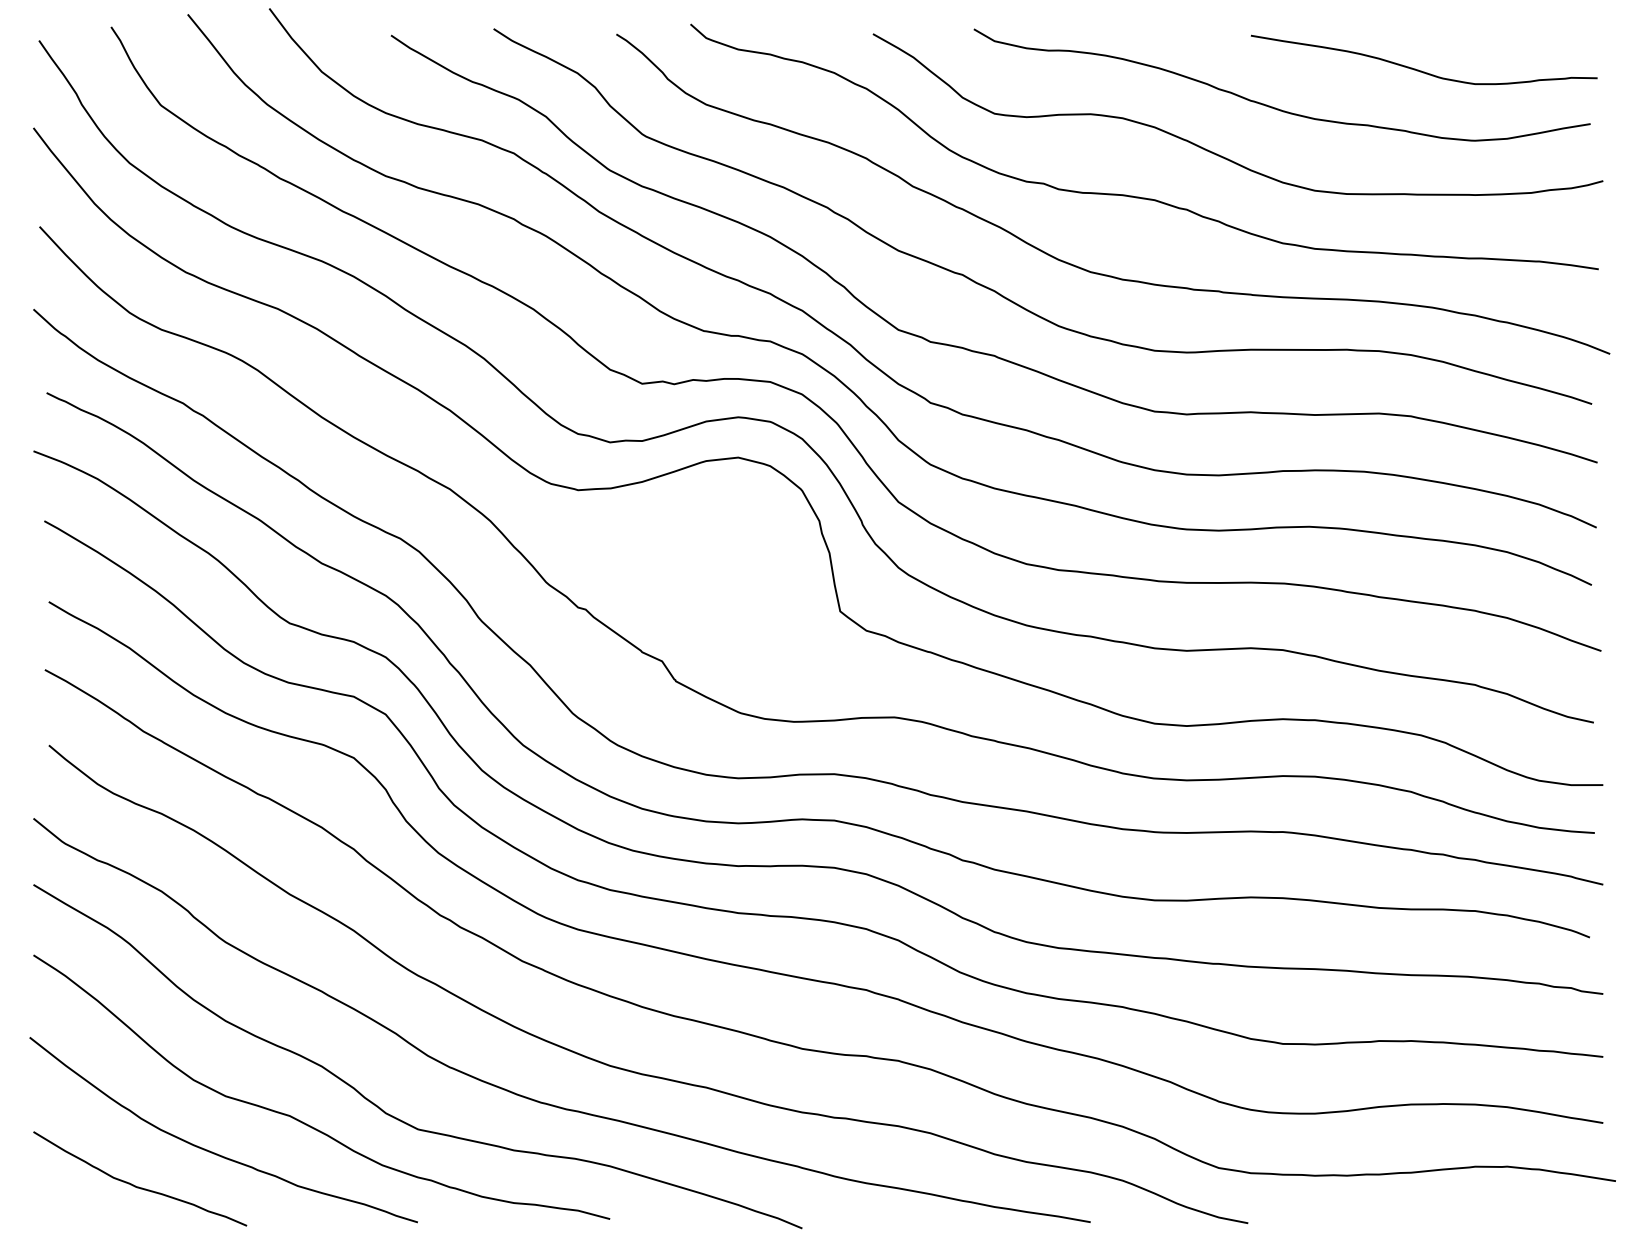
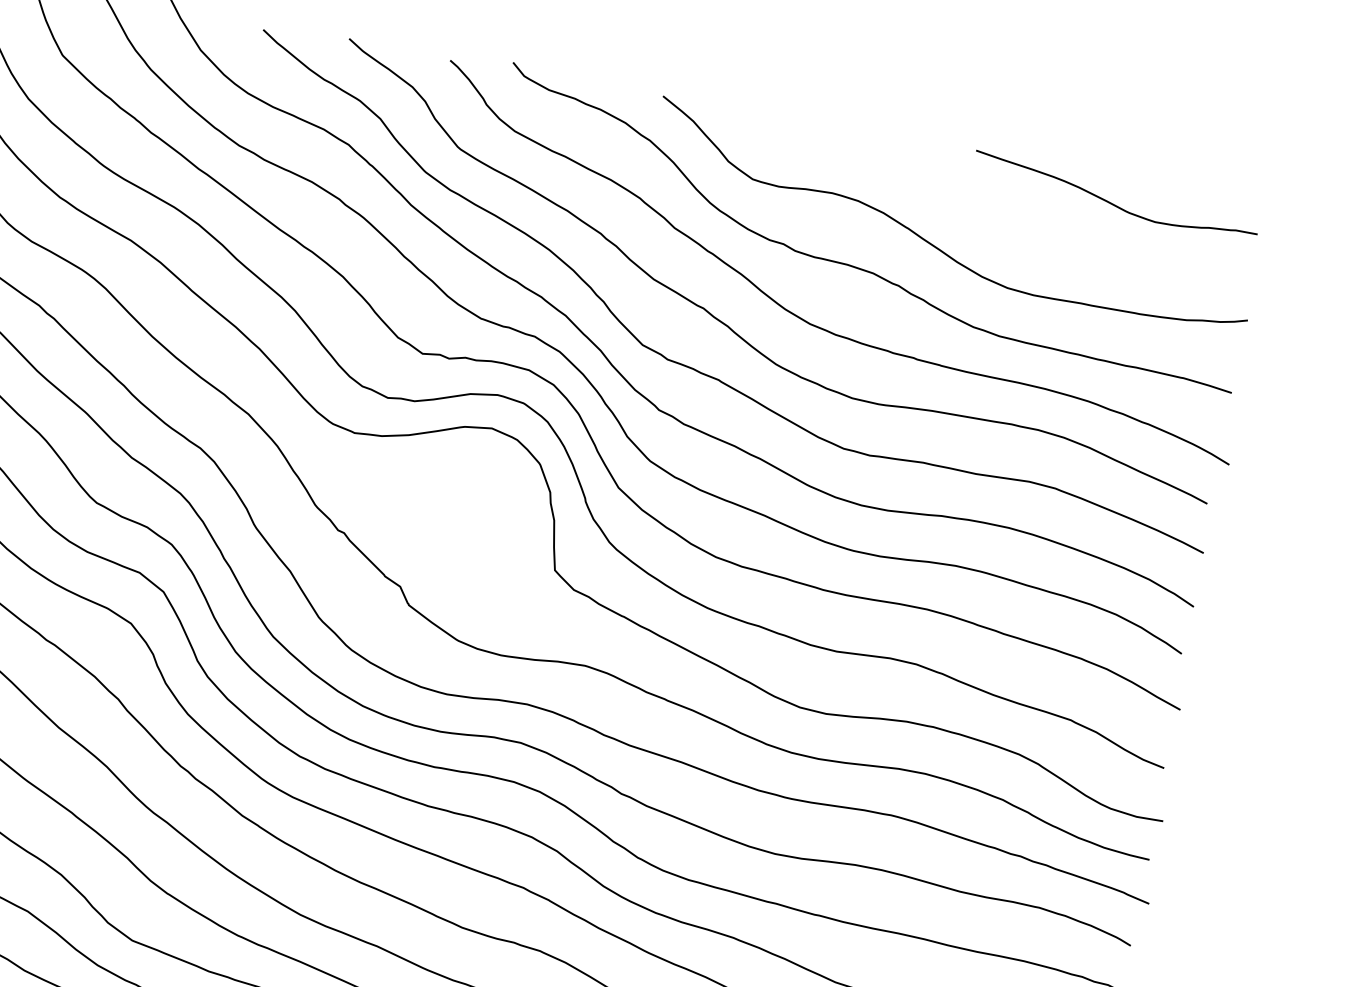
curve: (1272, 106) -> (984, 212), removed

